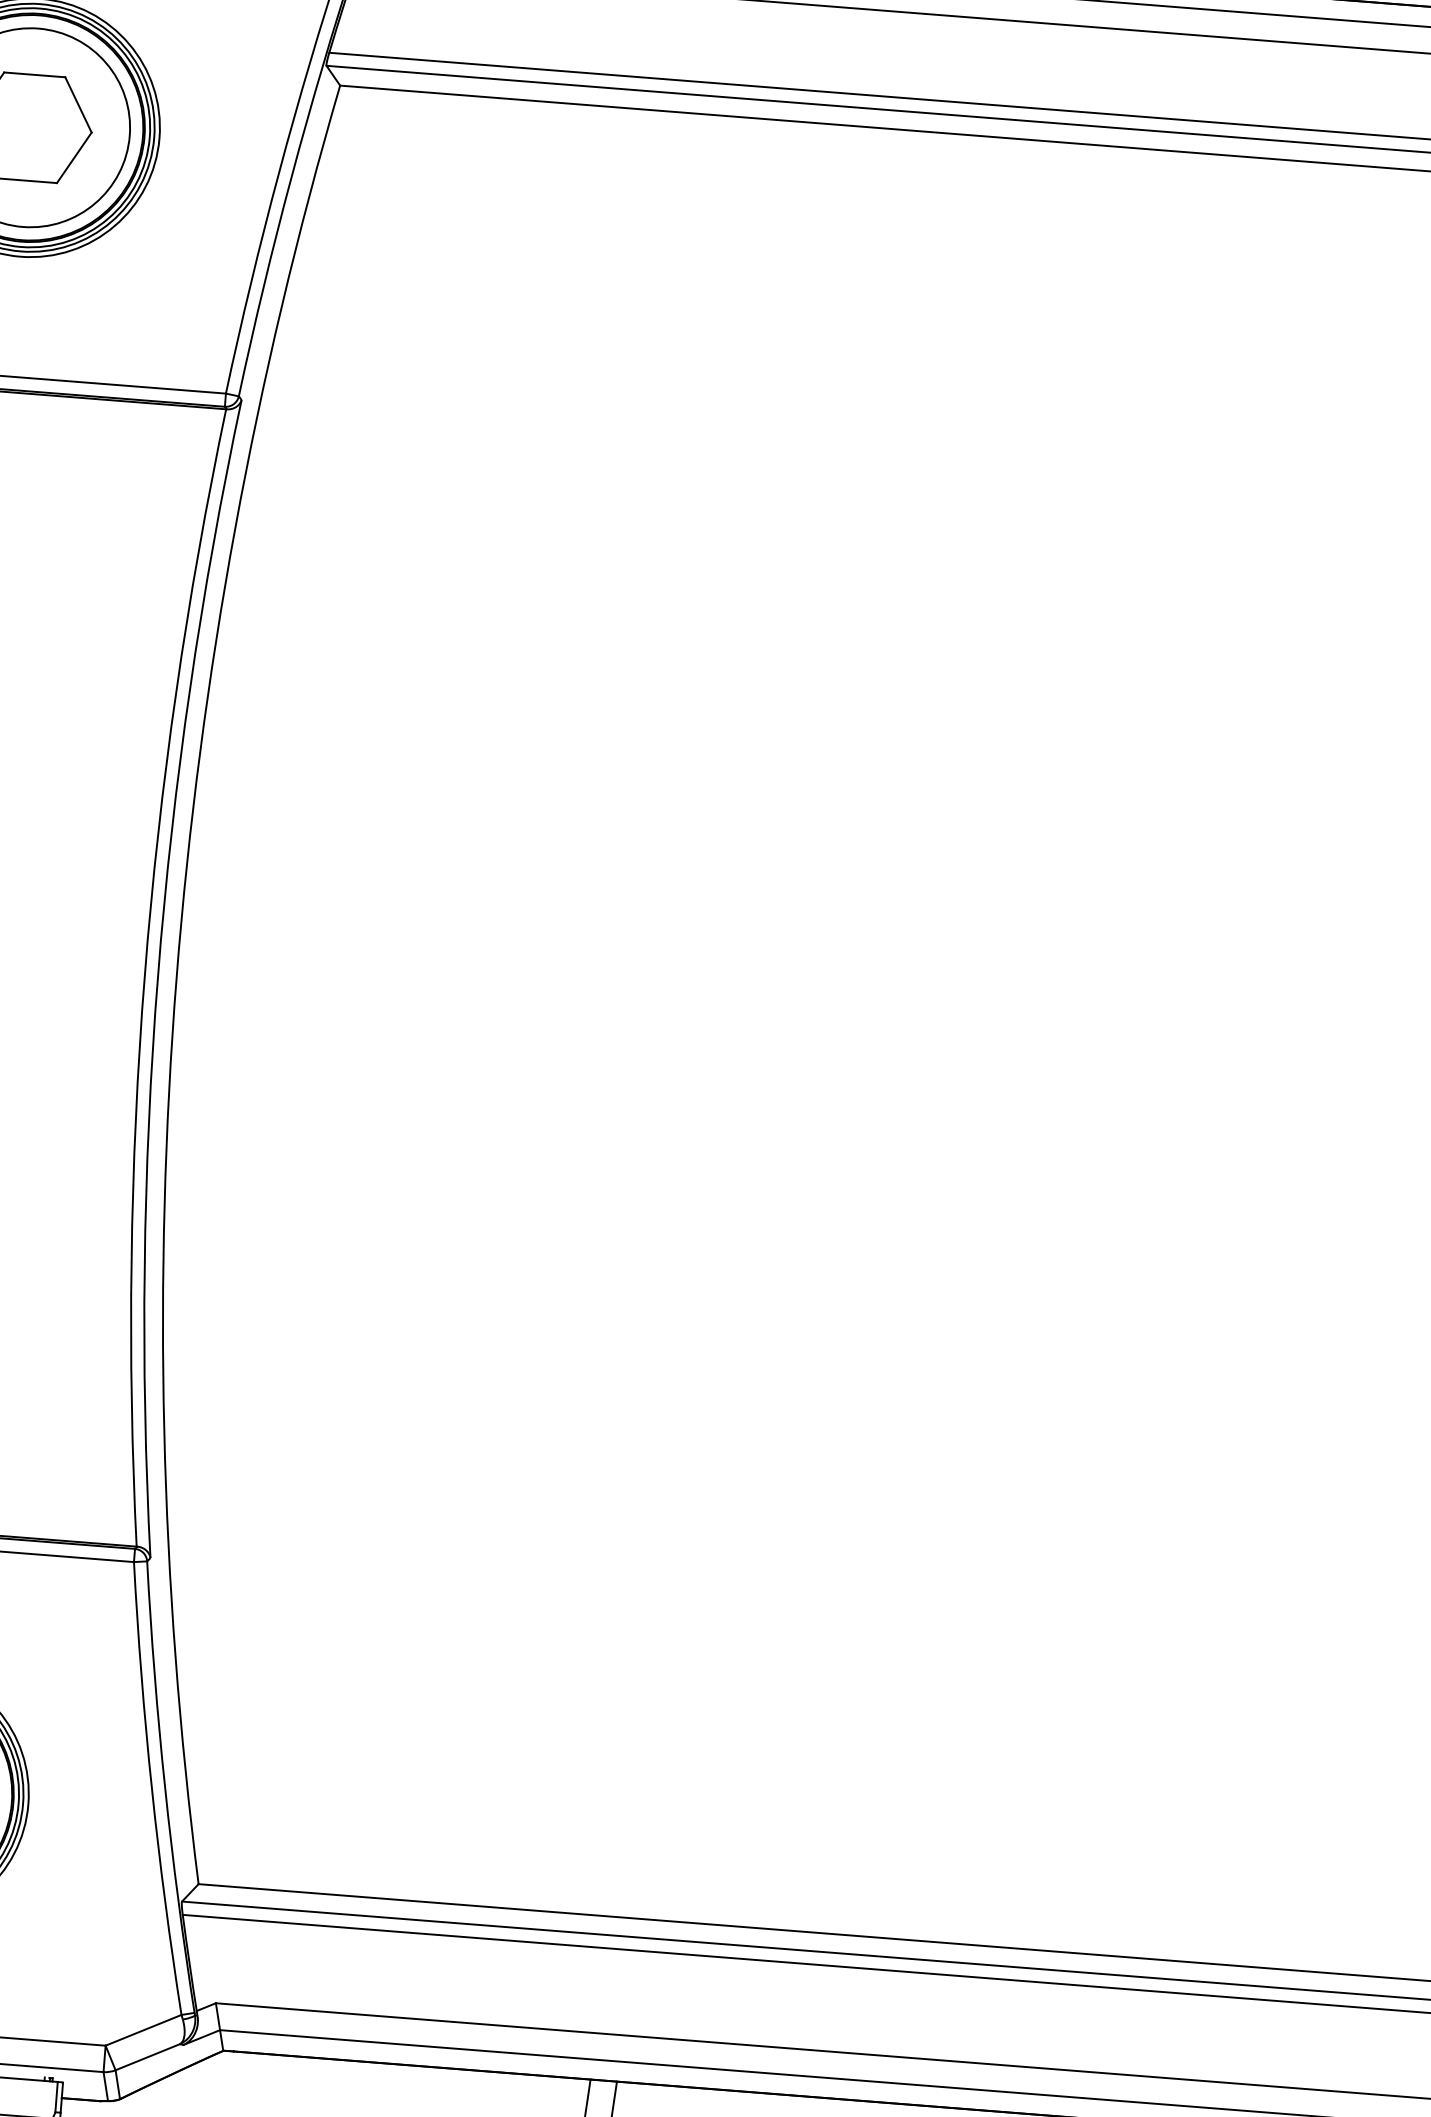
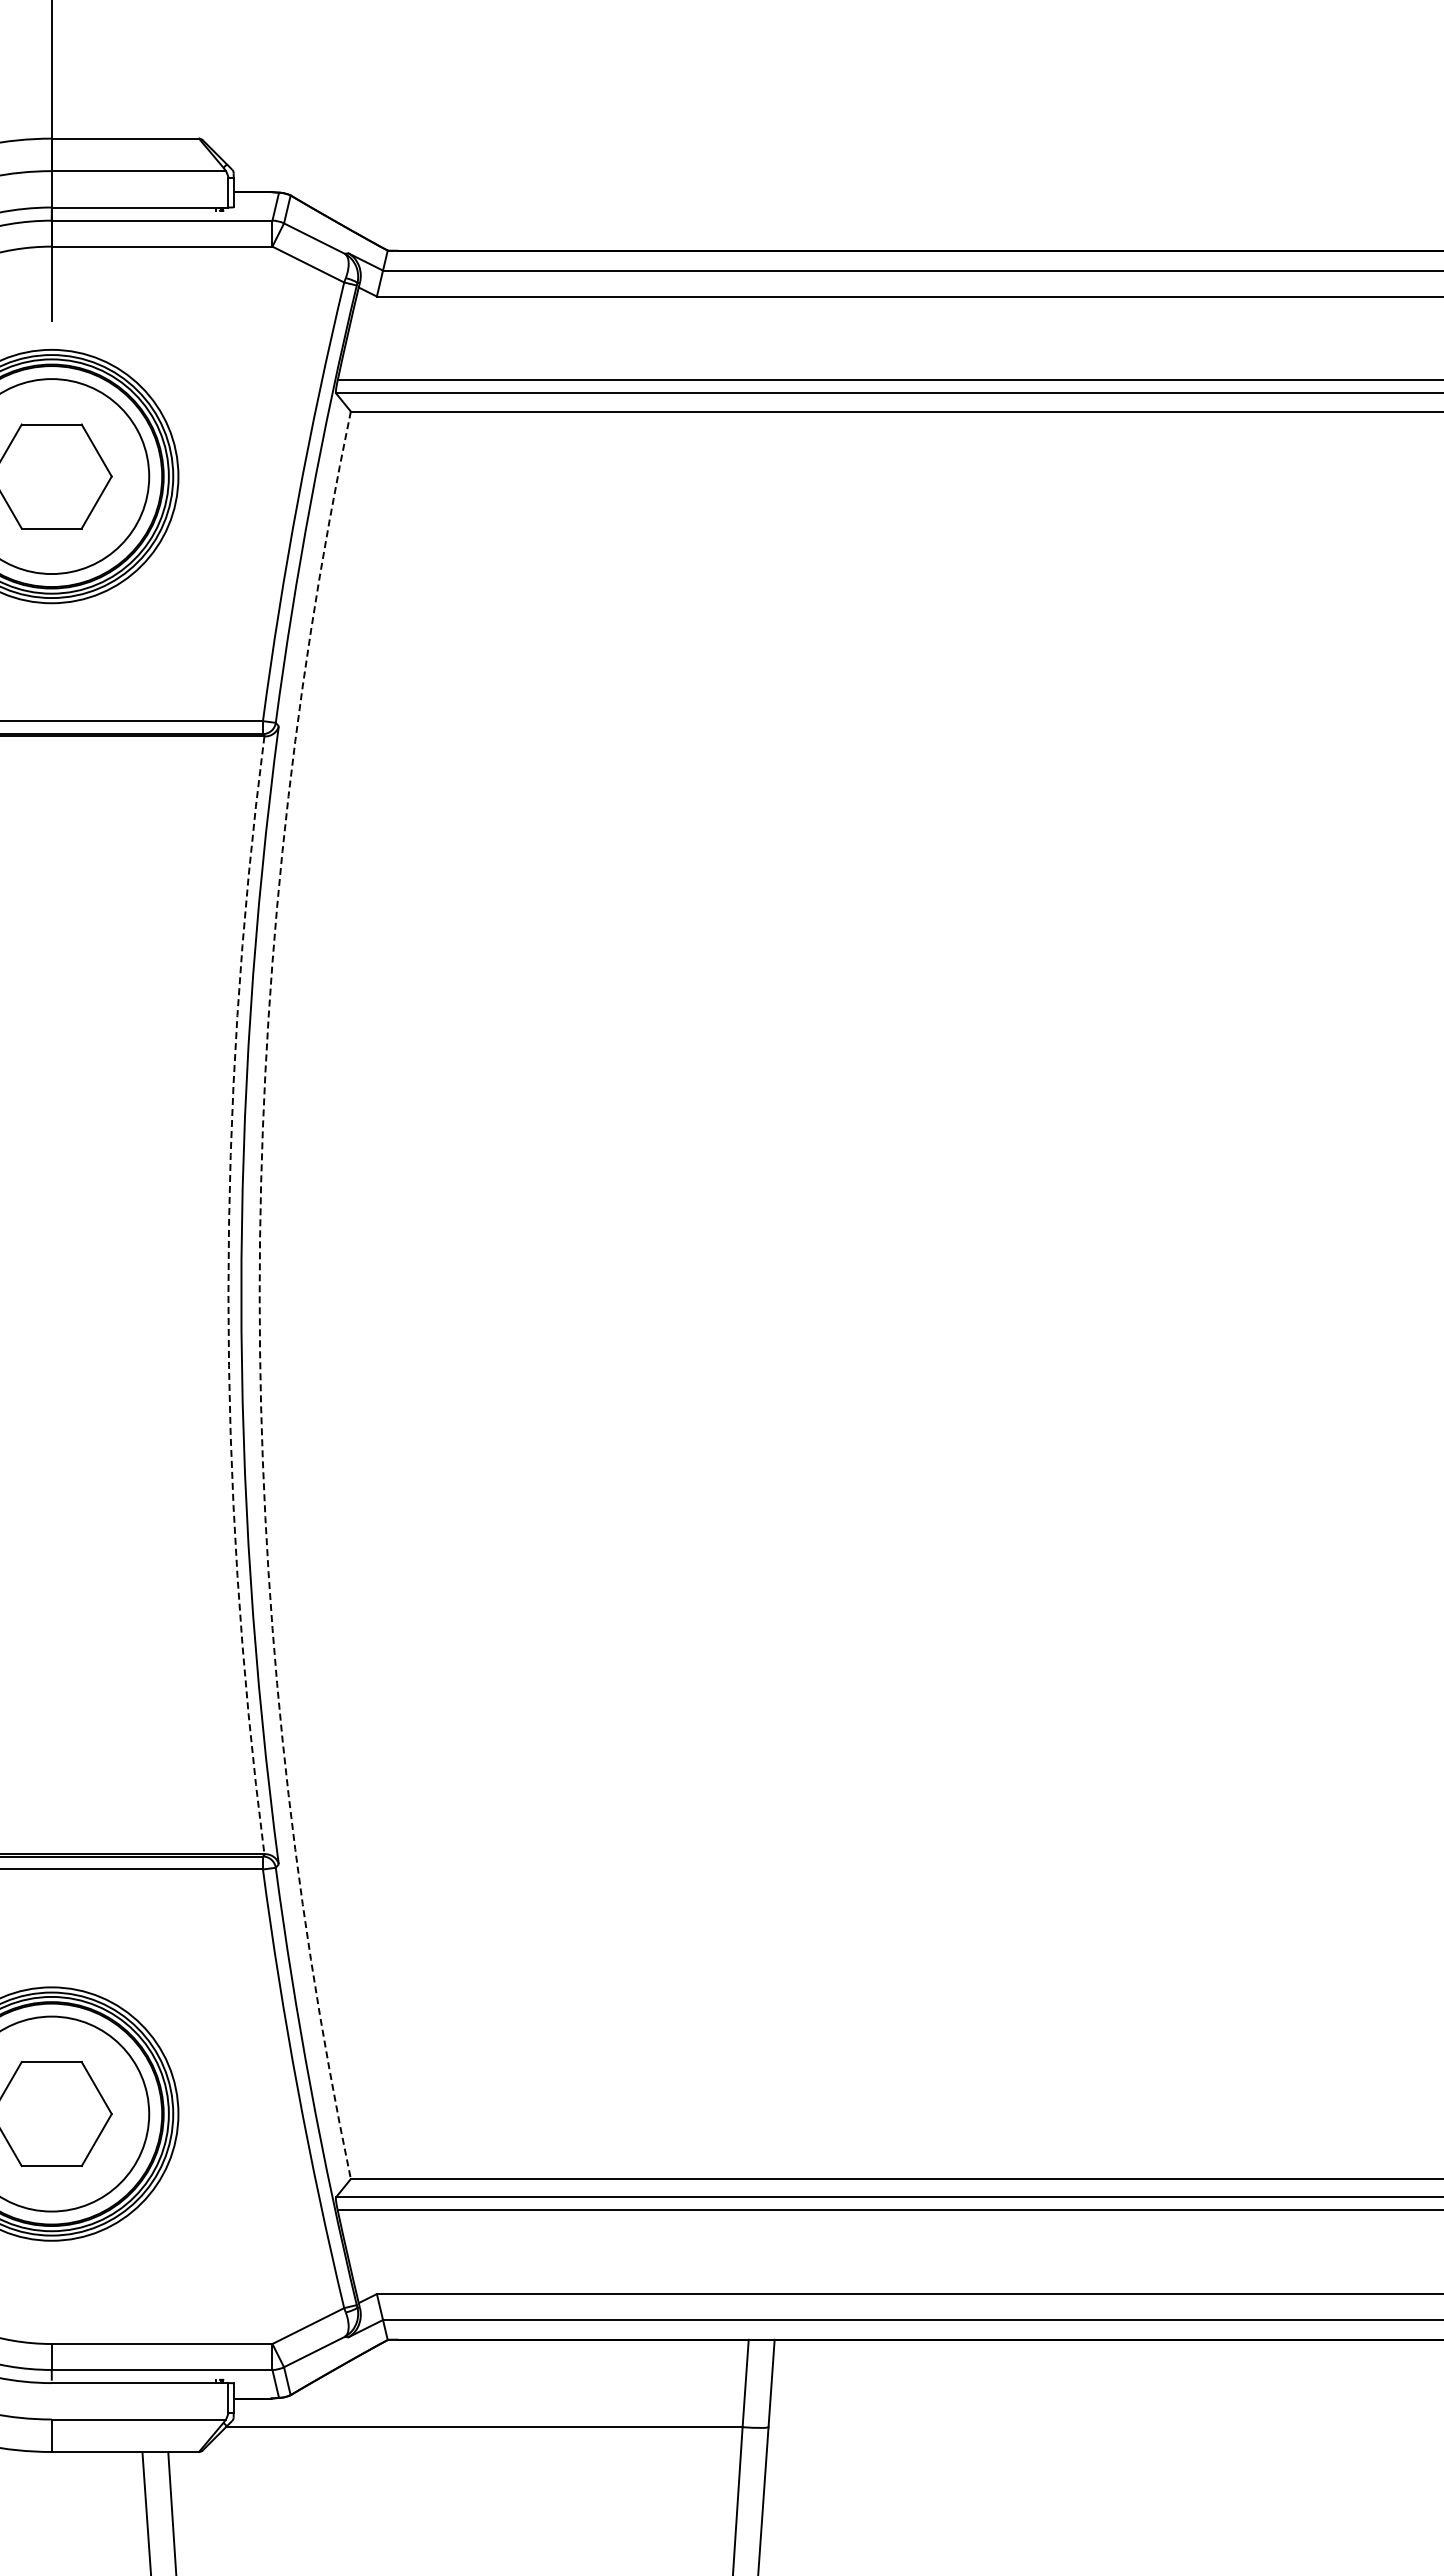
arc: (144, 975) -> (228, 1295), solid -> dashed
arc: (176, 977) -> (259, 1295), solid -> dashed

